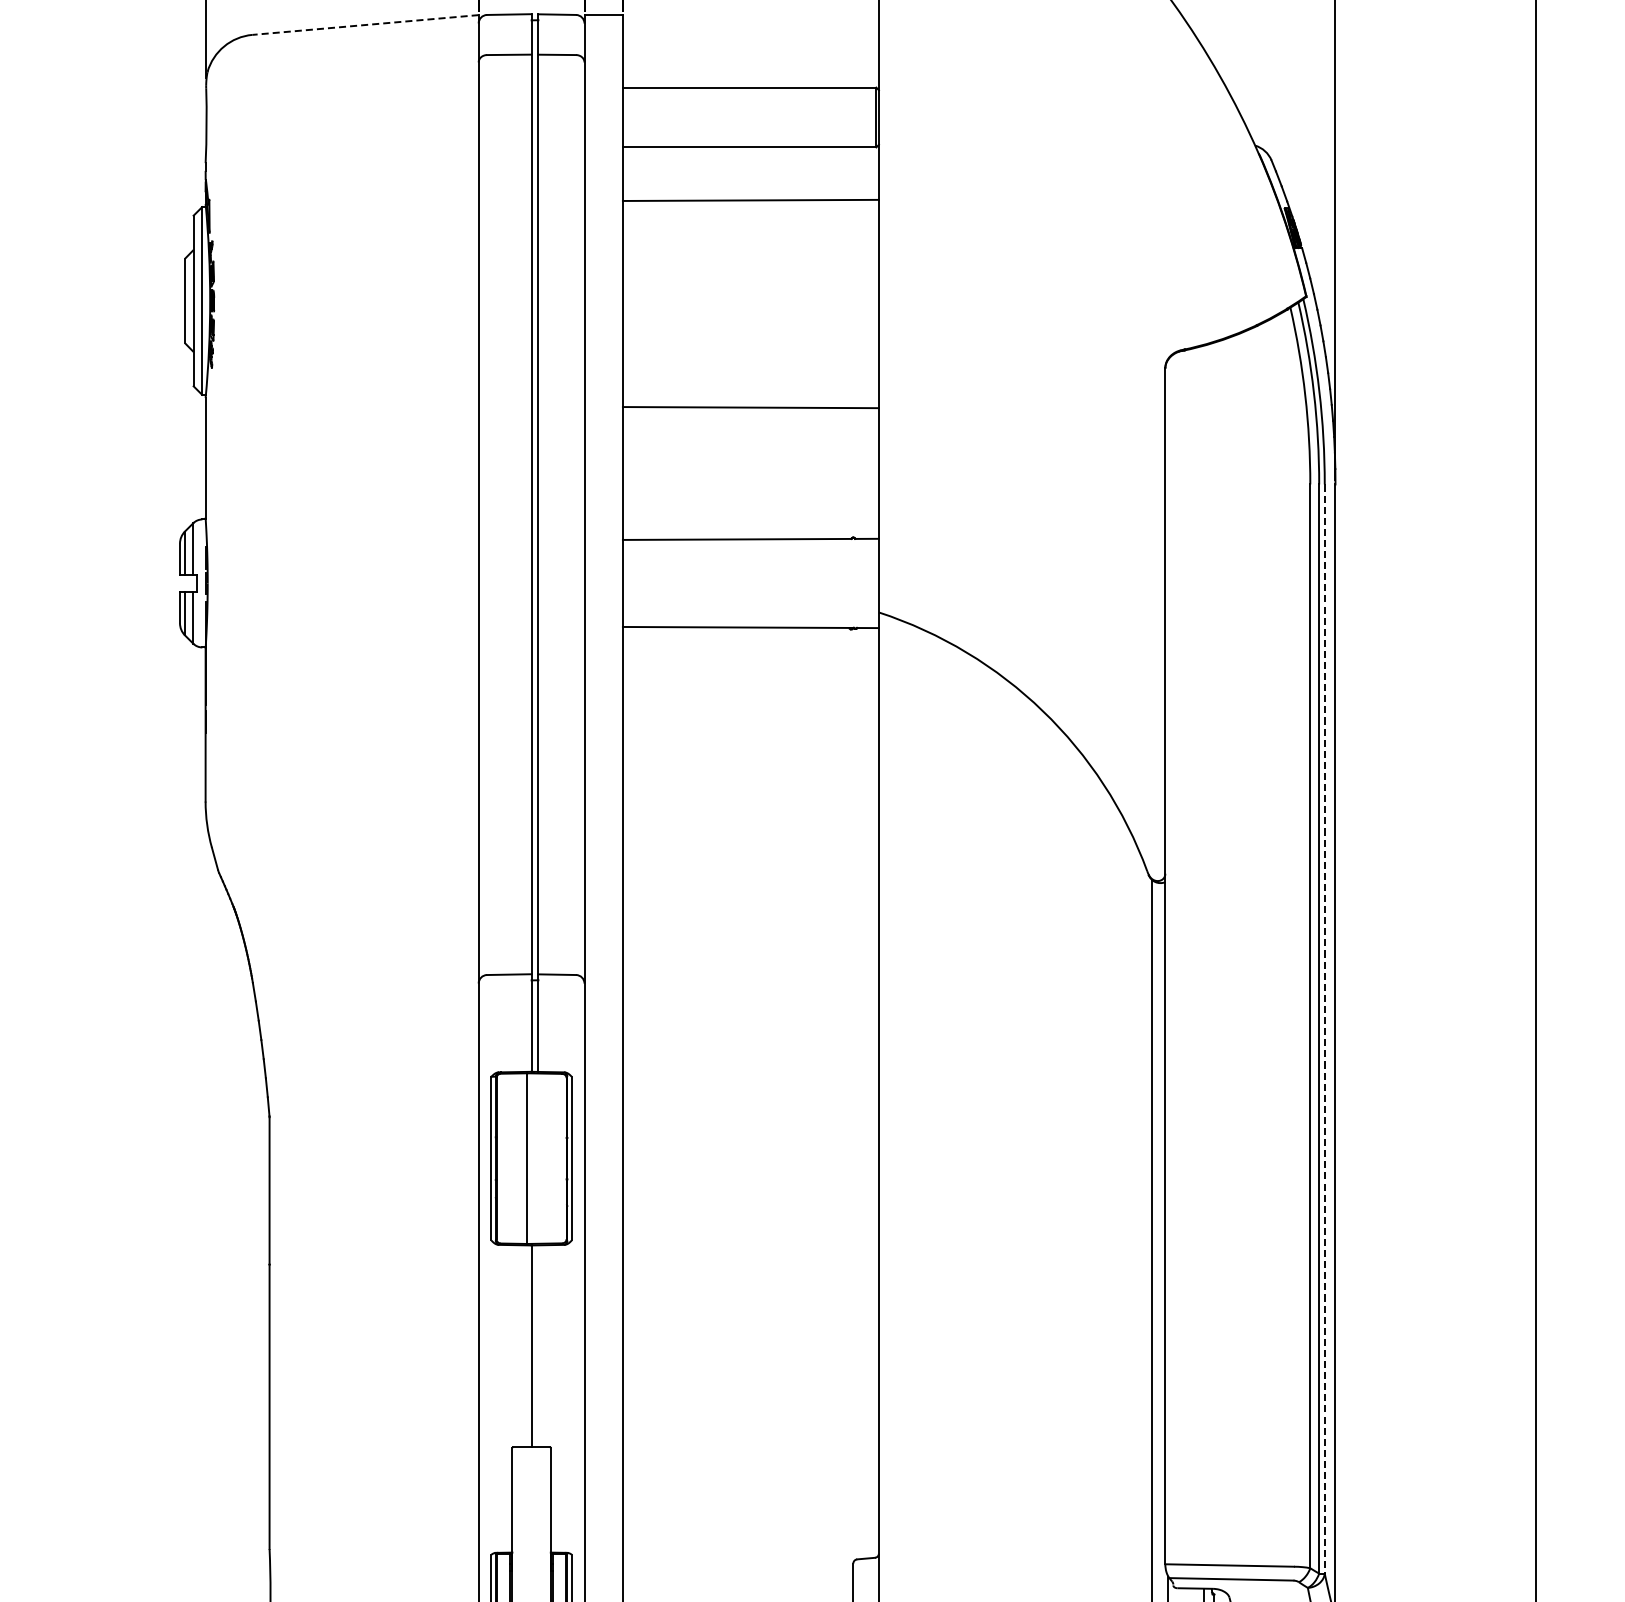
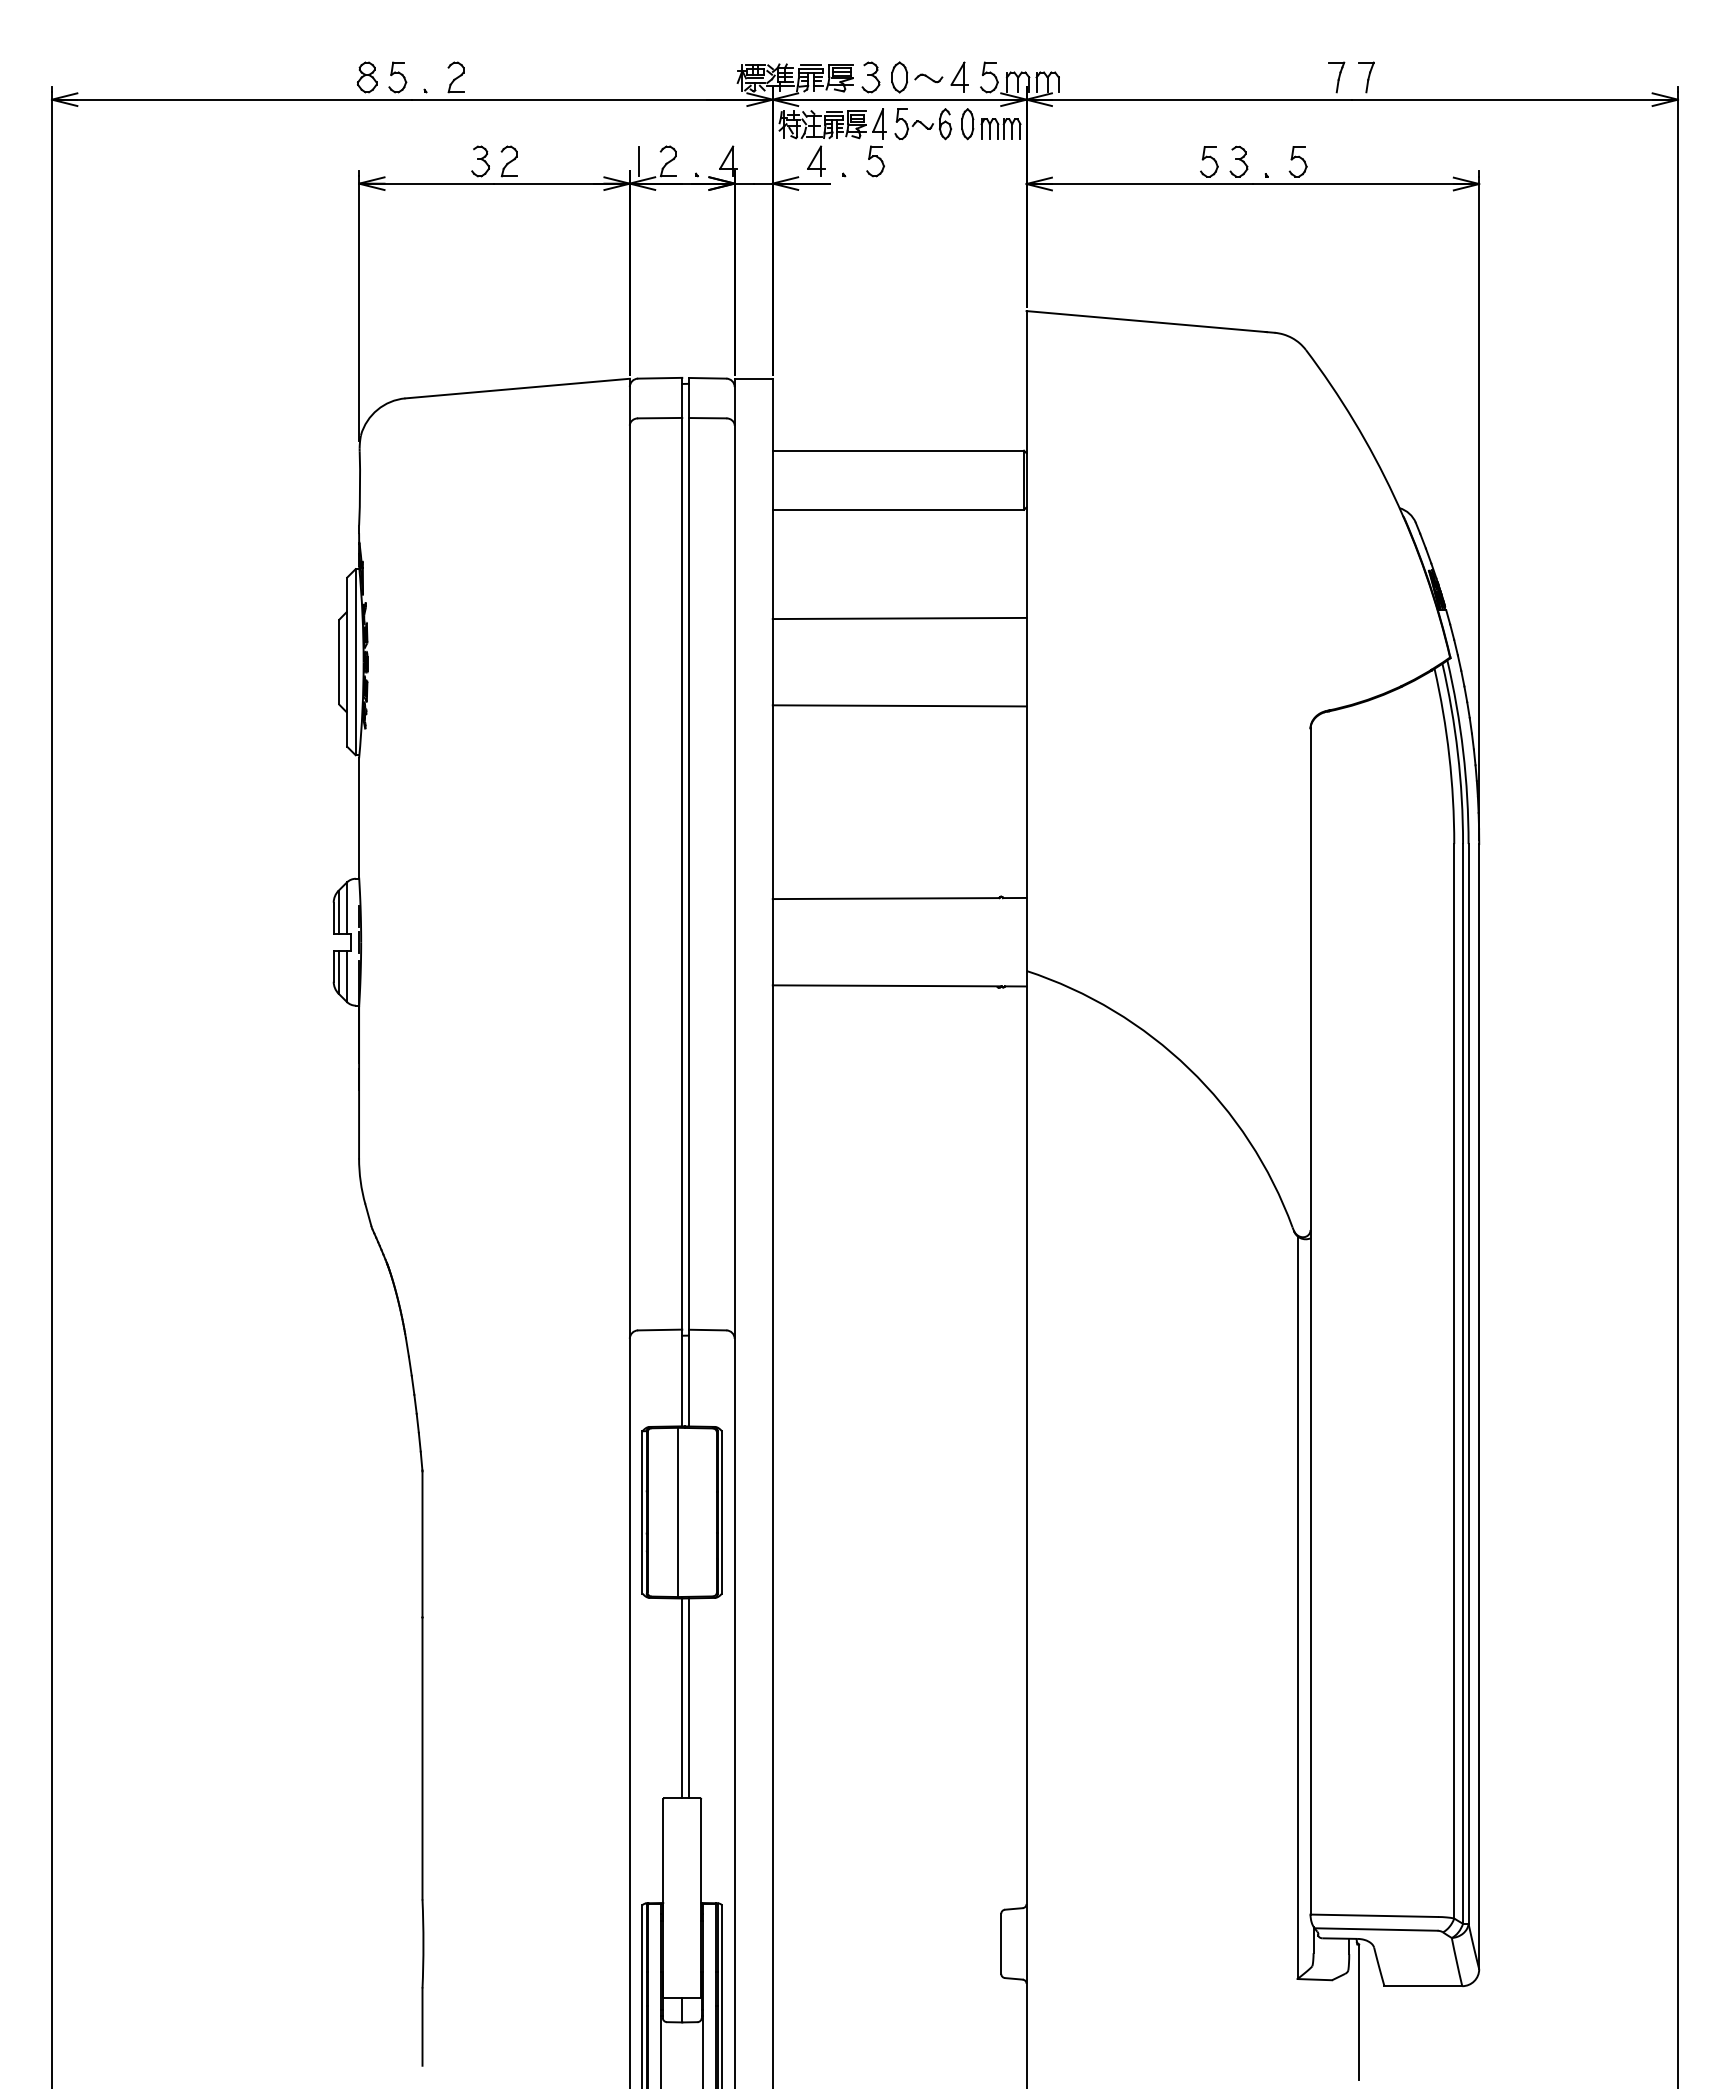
line: (365, 24) -> (517, 388), dashed -> solid
line: (750, 200) -> (899, 618), moved
line: (750, 407) -> (899, 705), moved
line: (1324, 1028) -> (1468, 1383), dashed -> solid
line: (538, 1346) -> (689, 1698), added

